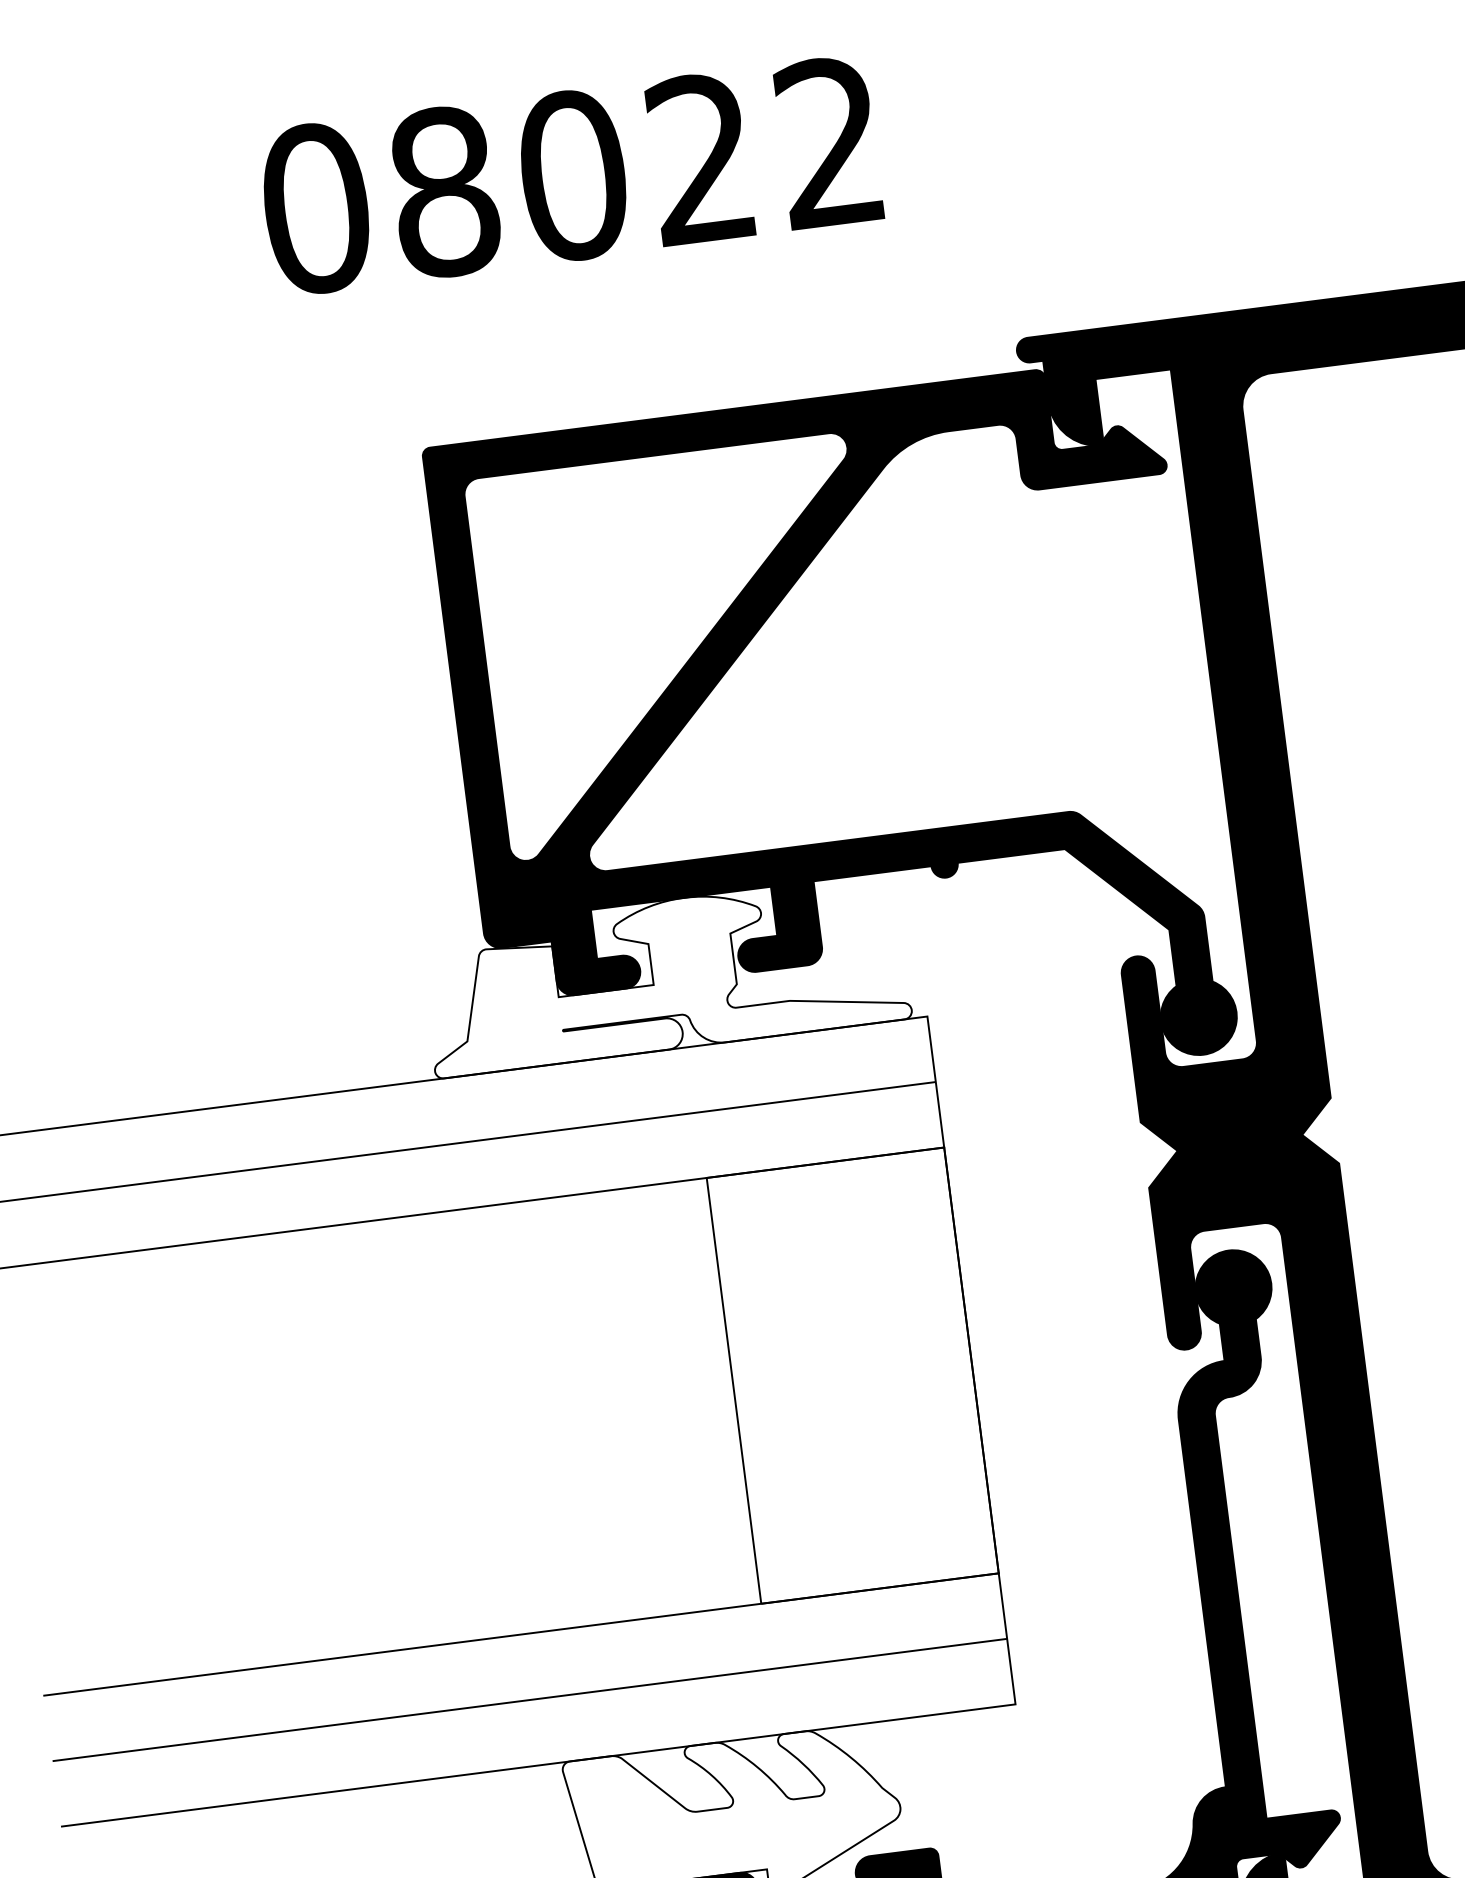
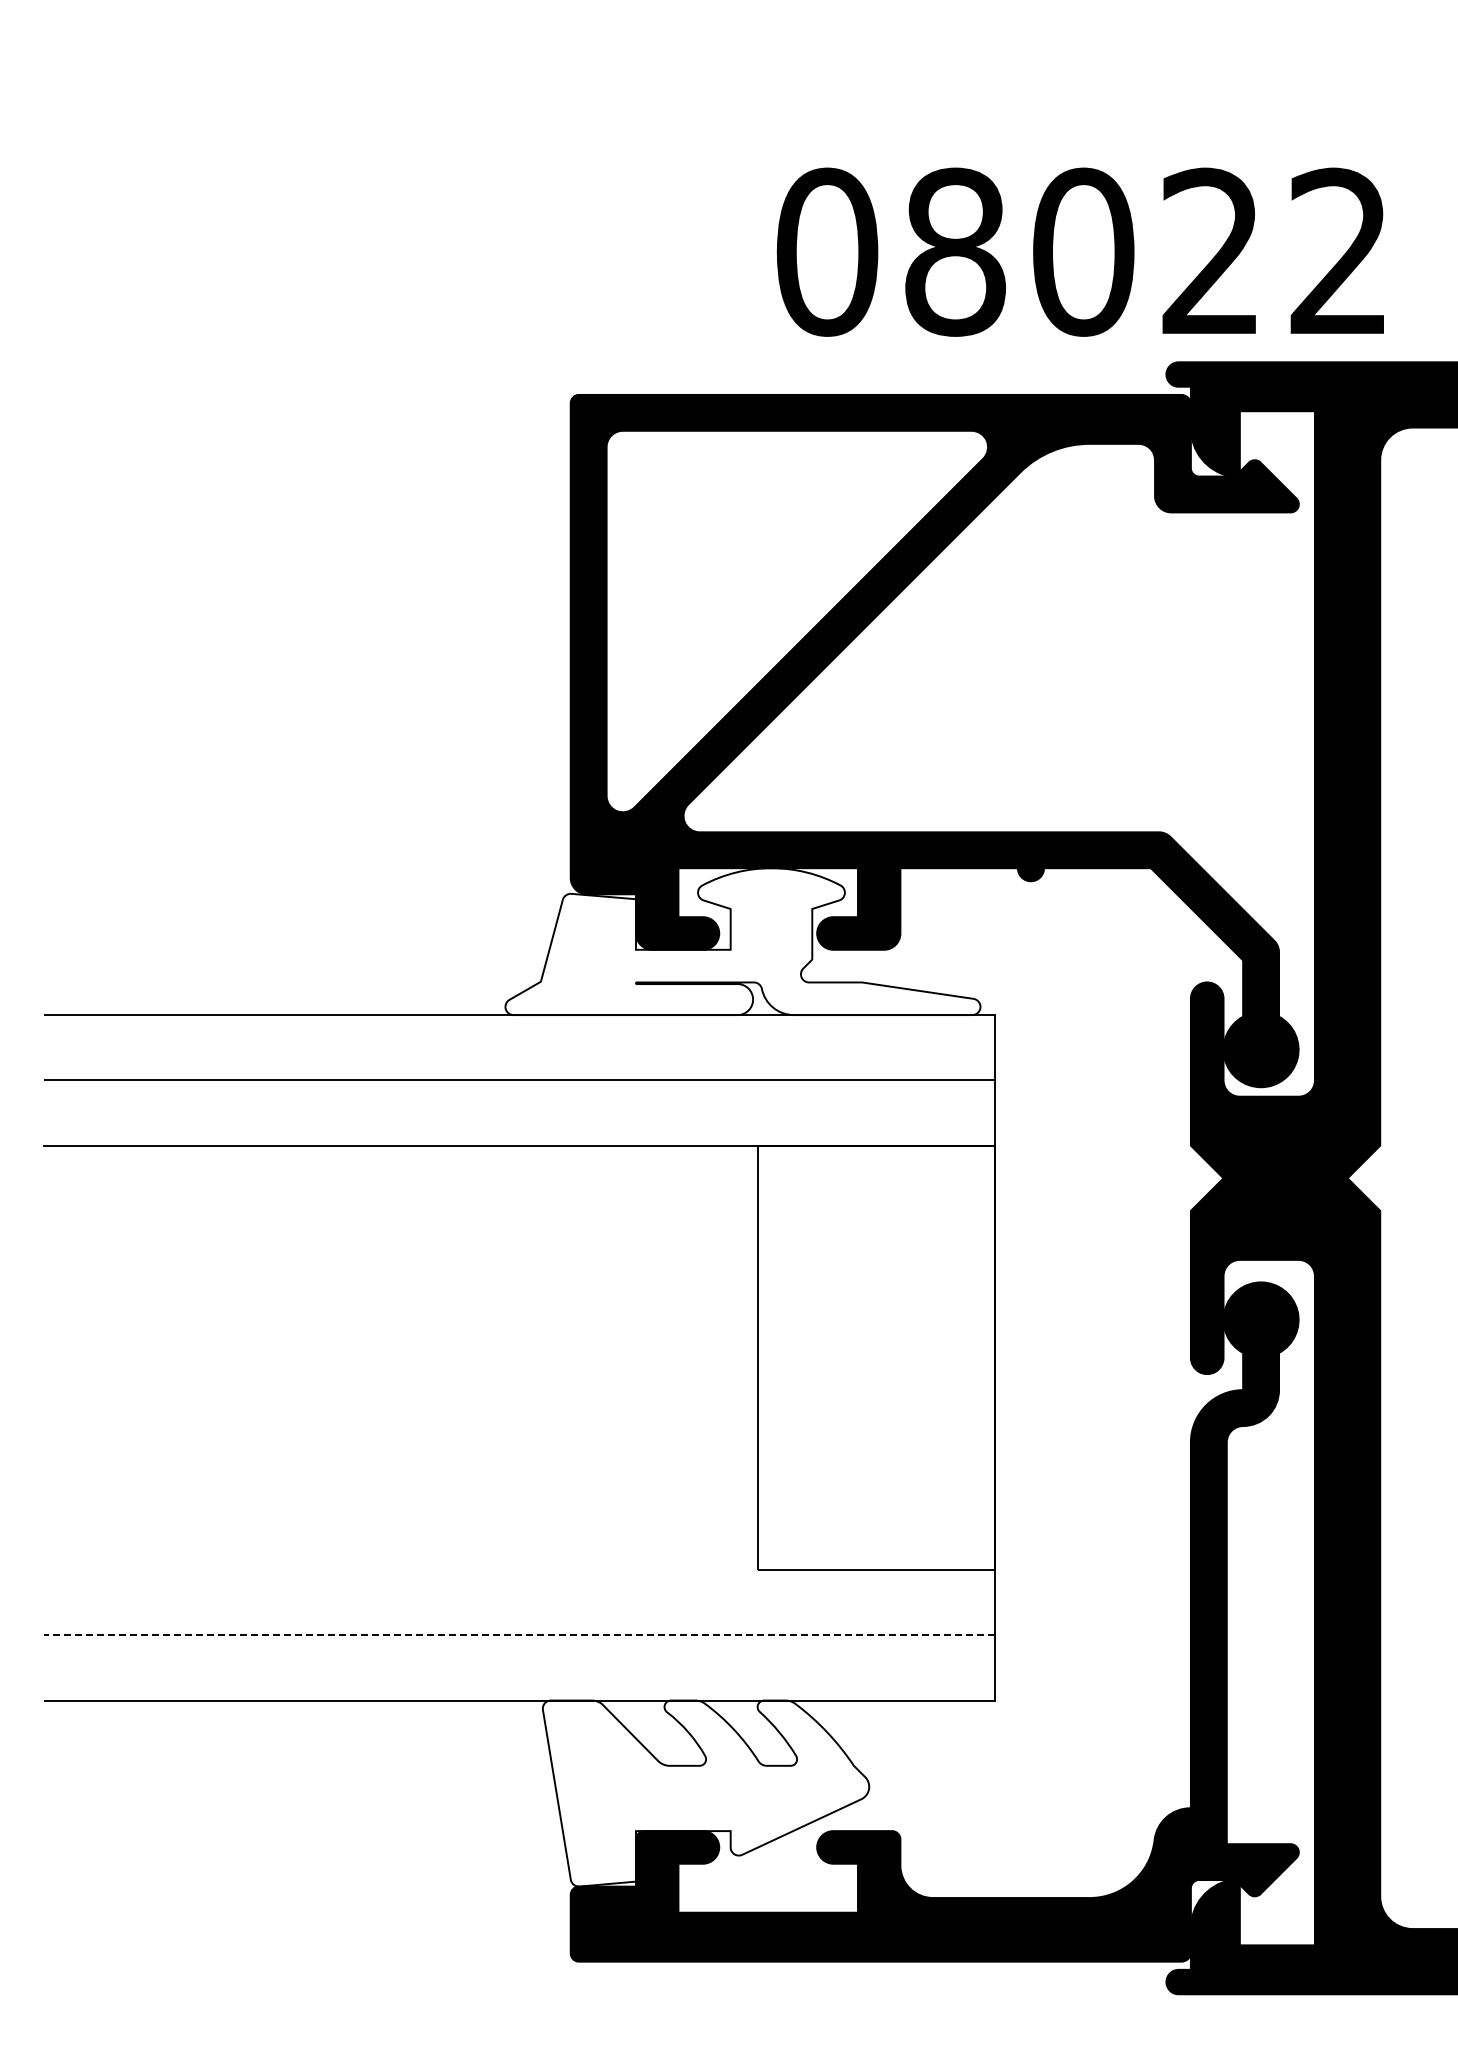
text: (569, 175) -> (1079, 251), moved
line: (521, 1634) -> (519, 1569), removed
line: (529, 1700) -> (519, 1635), solid -> dashed

